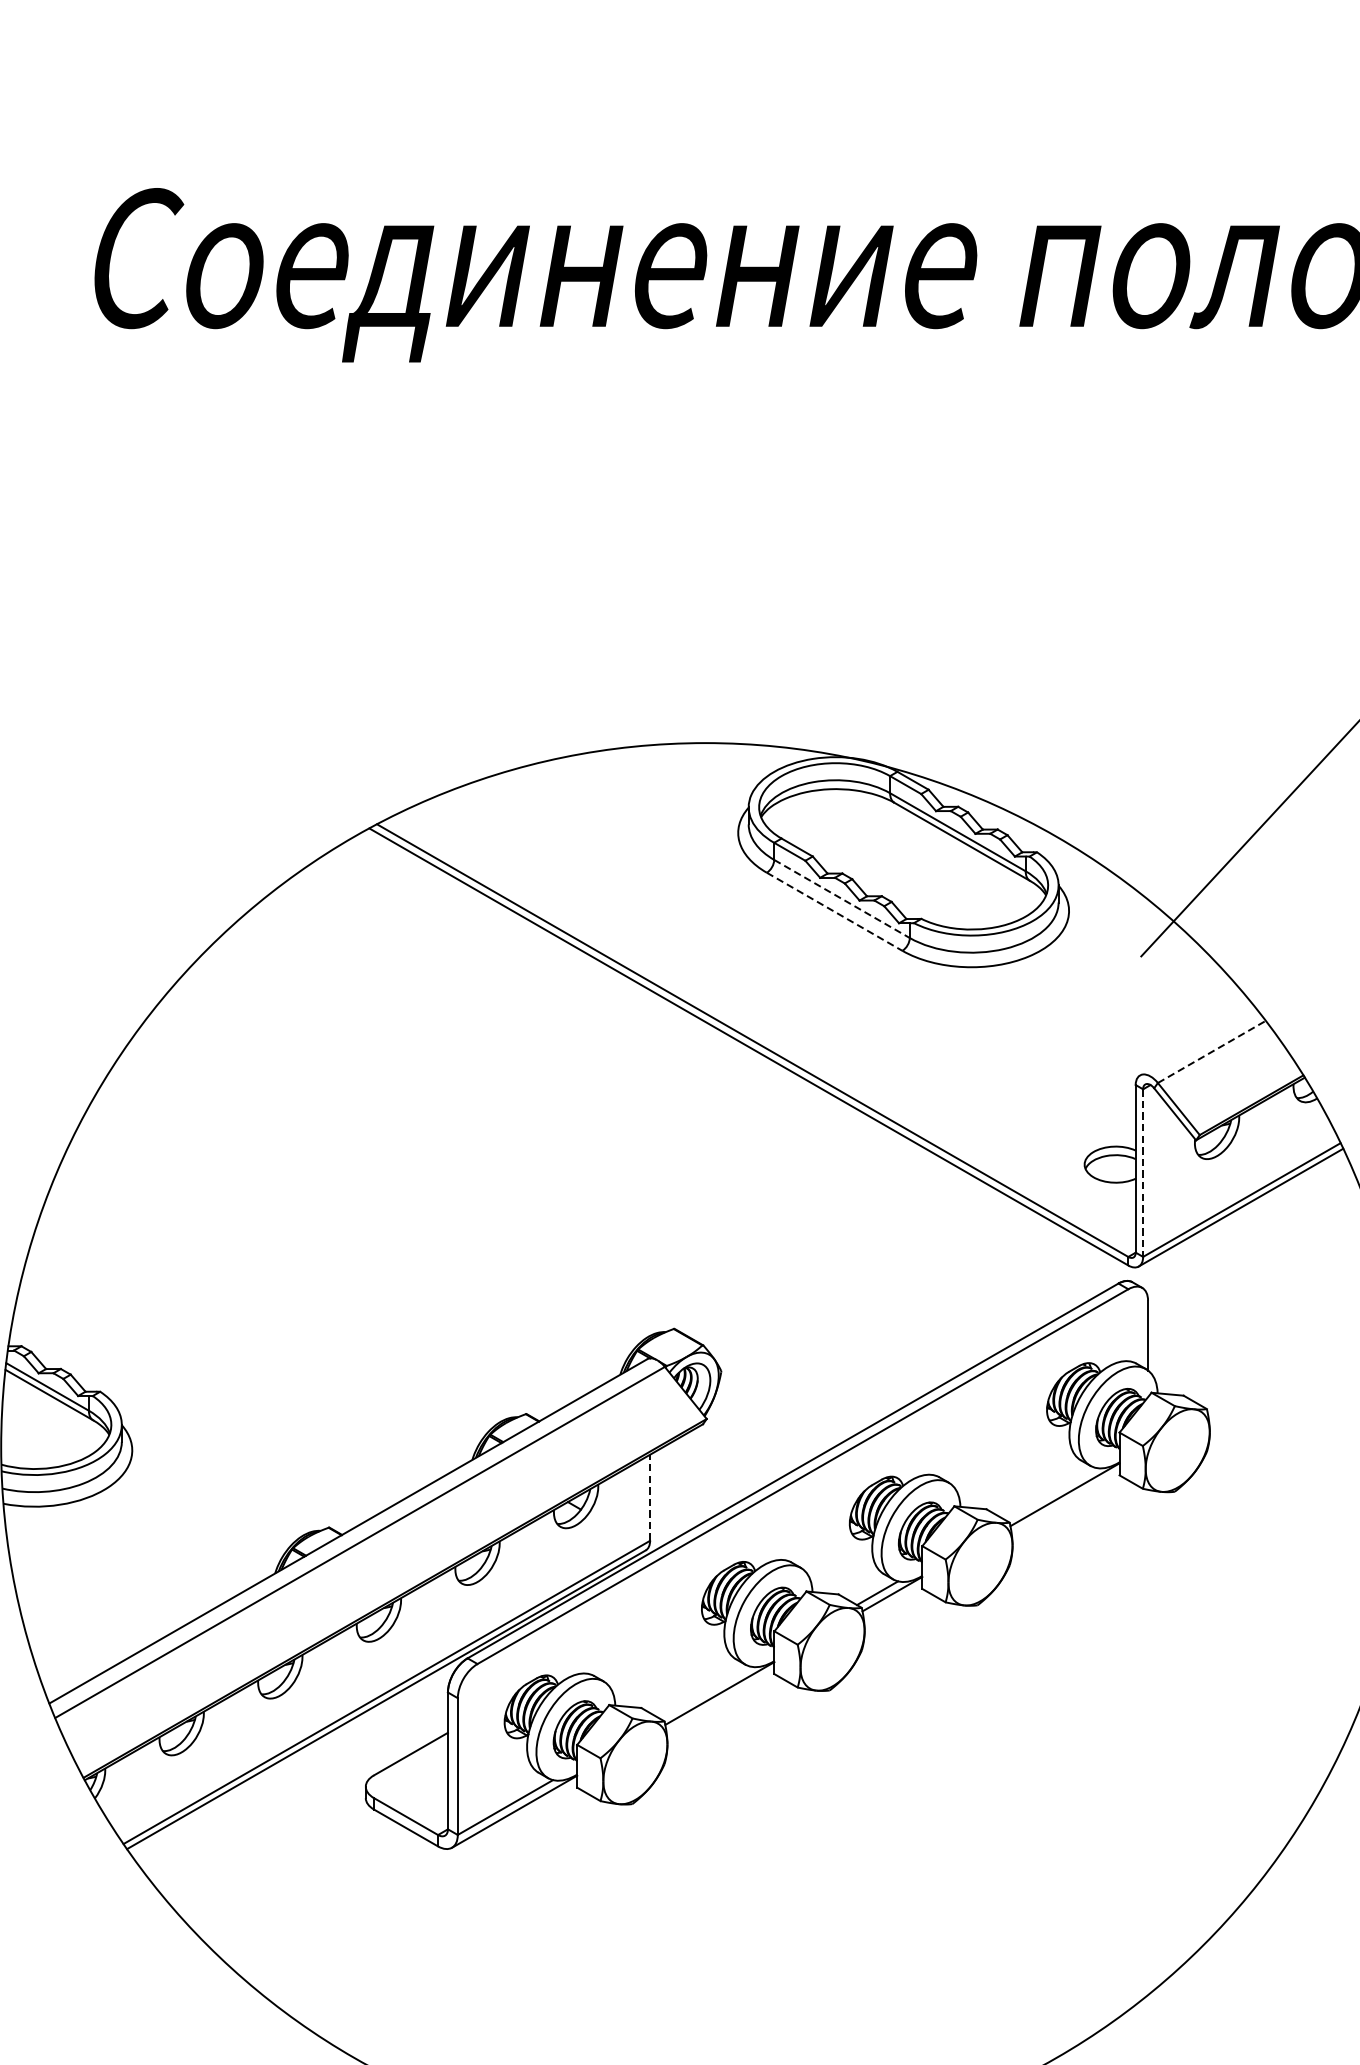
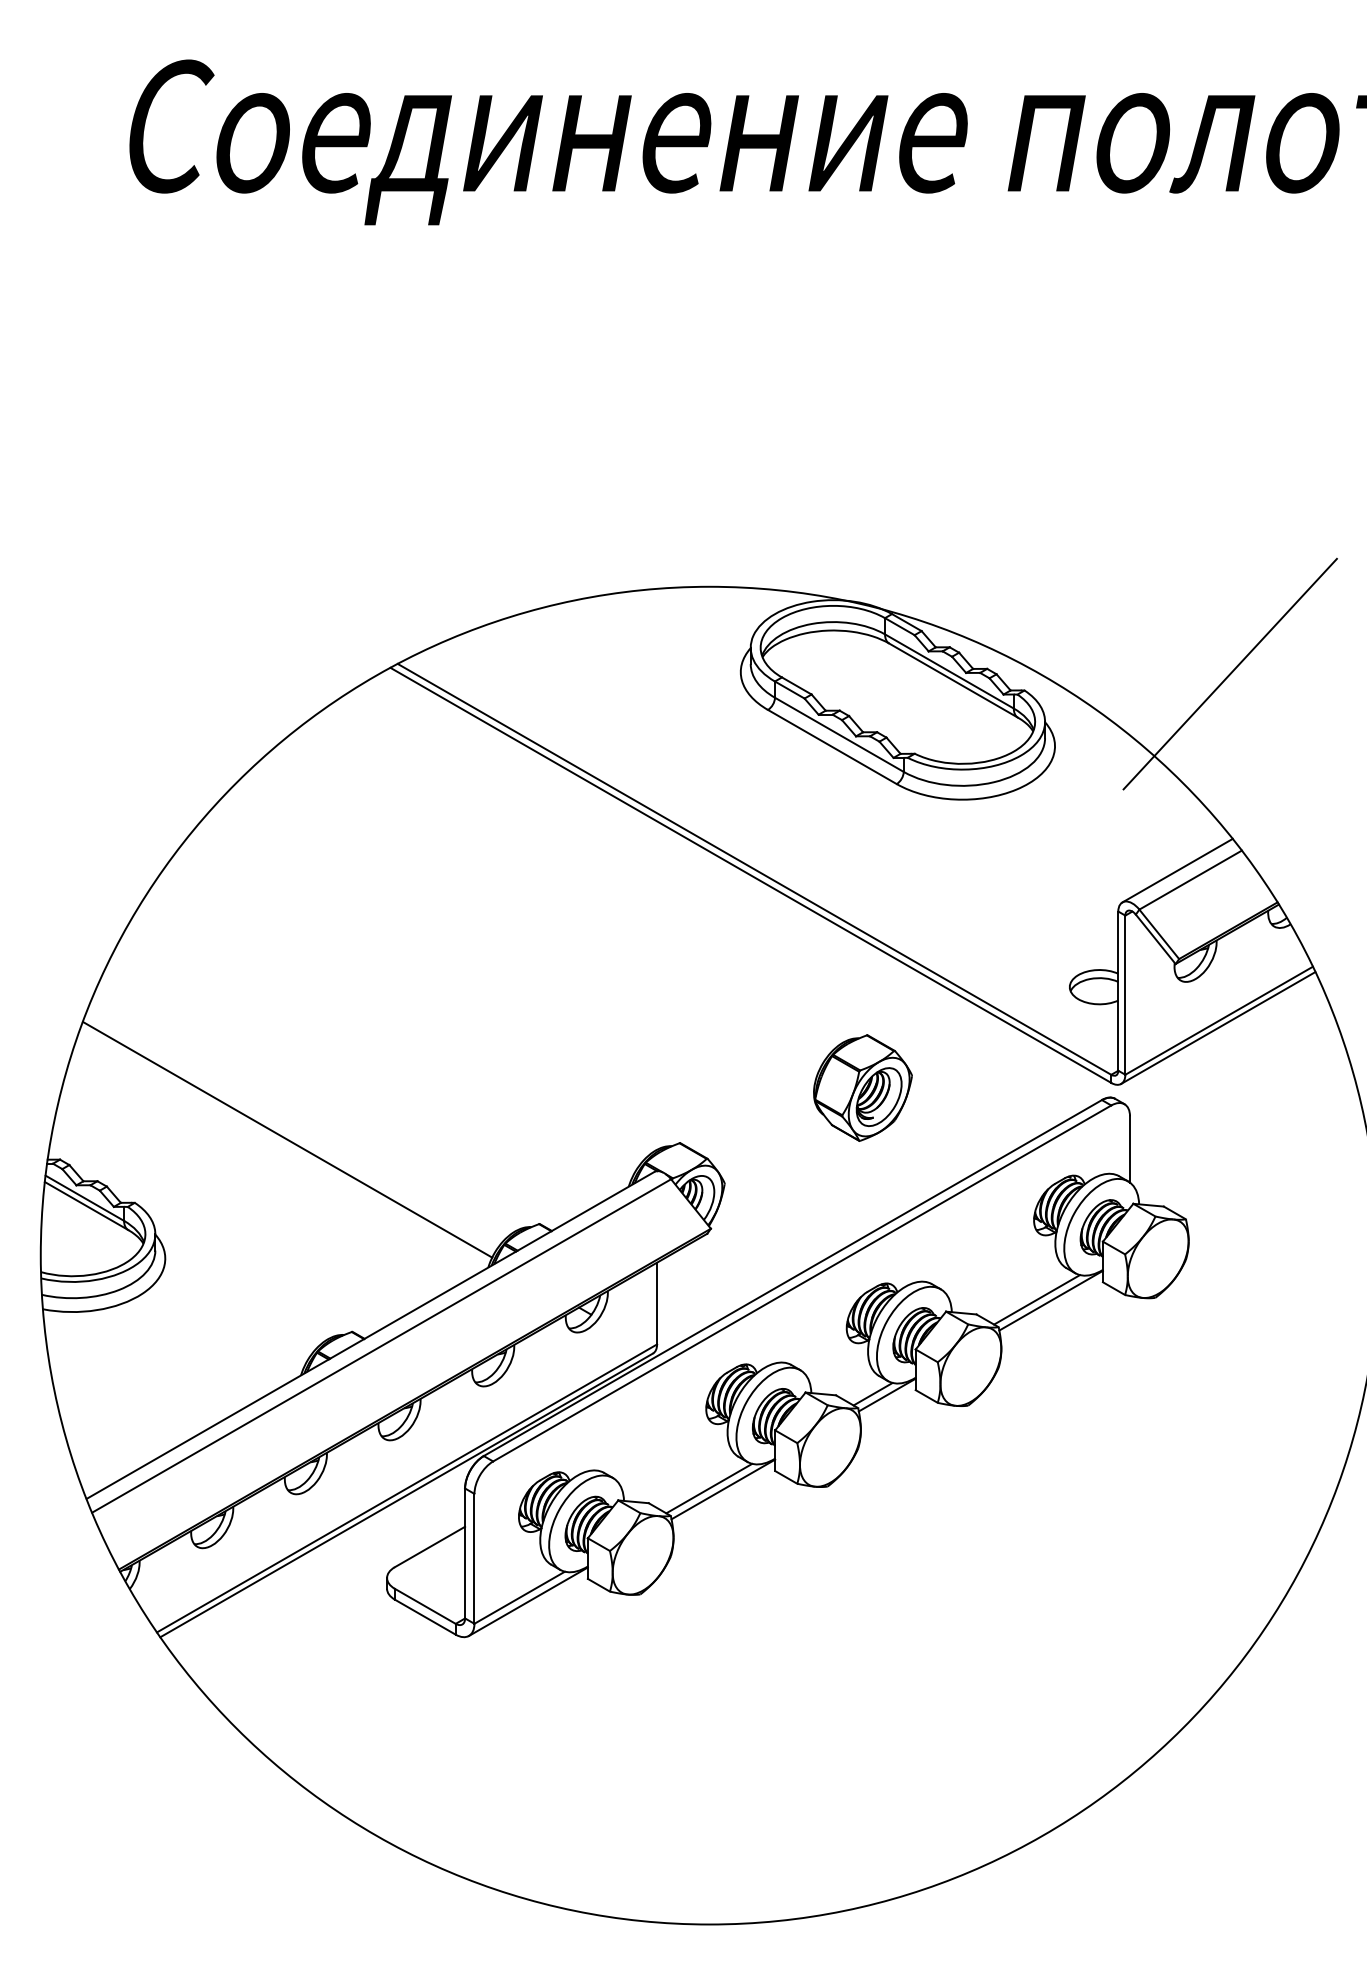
line: (842, 899) -> (839, 735), dashed -> solid
line: (834, 912) -> (832, 747), dashed -> solid
line: (1198, 1041) -> (1177, 870), added
line: (1212, 1051) -> (1191, 879), dashed -> solid
line: (1143, 1173) -> (1125, 995), dashed -> solid
part: (866, 1270) -> (862, 1087), added
line: (260, 1325) -> (287, 1139), added
line: (1049, 1493) -> (1036, 1299), added
line: (650, 1497) -> (657, 1303), dashed -> solid
line: (705, 1692) -> (709, 1488), added

